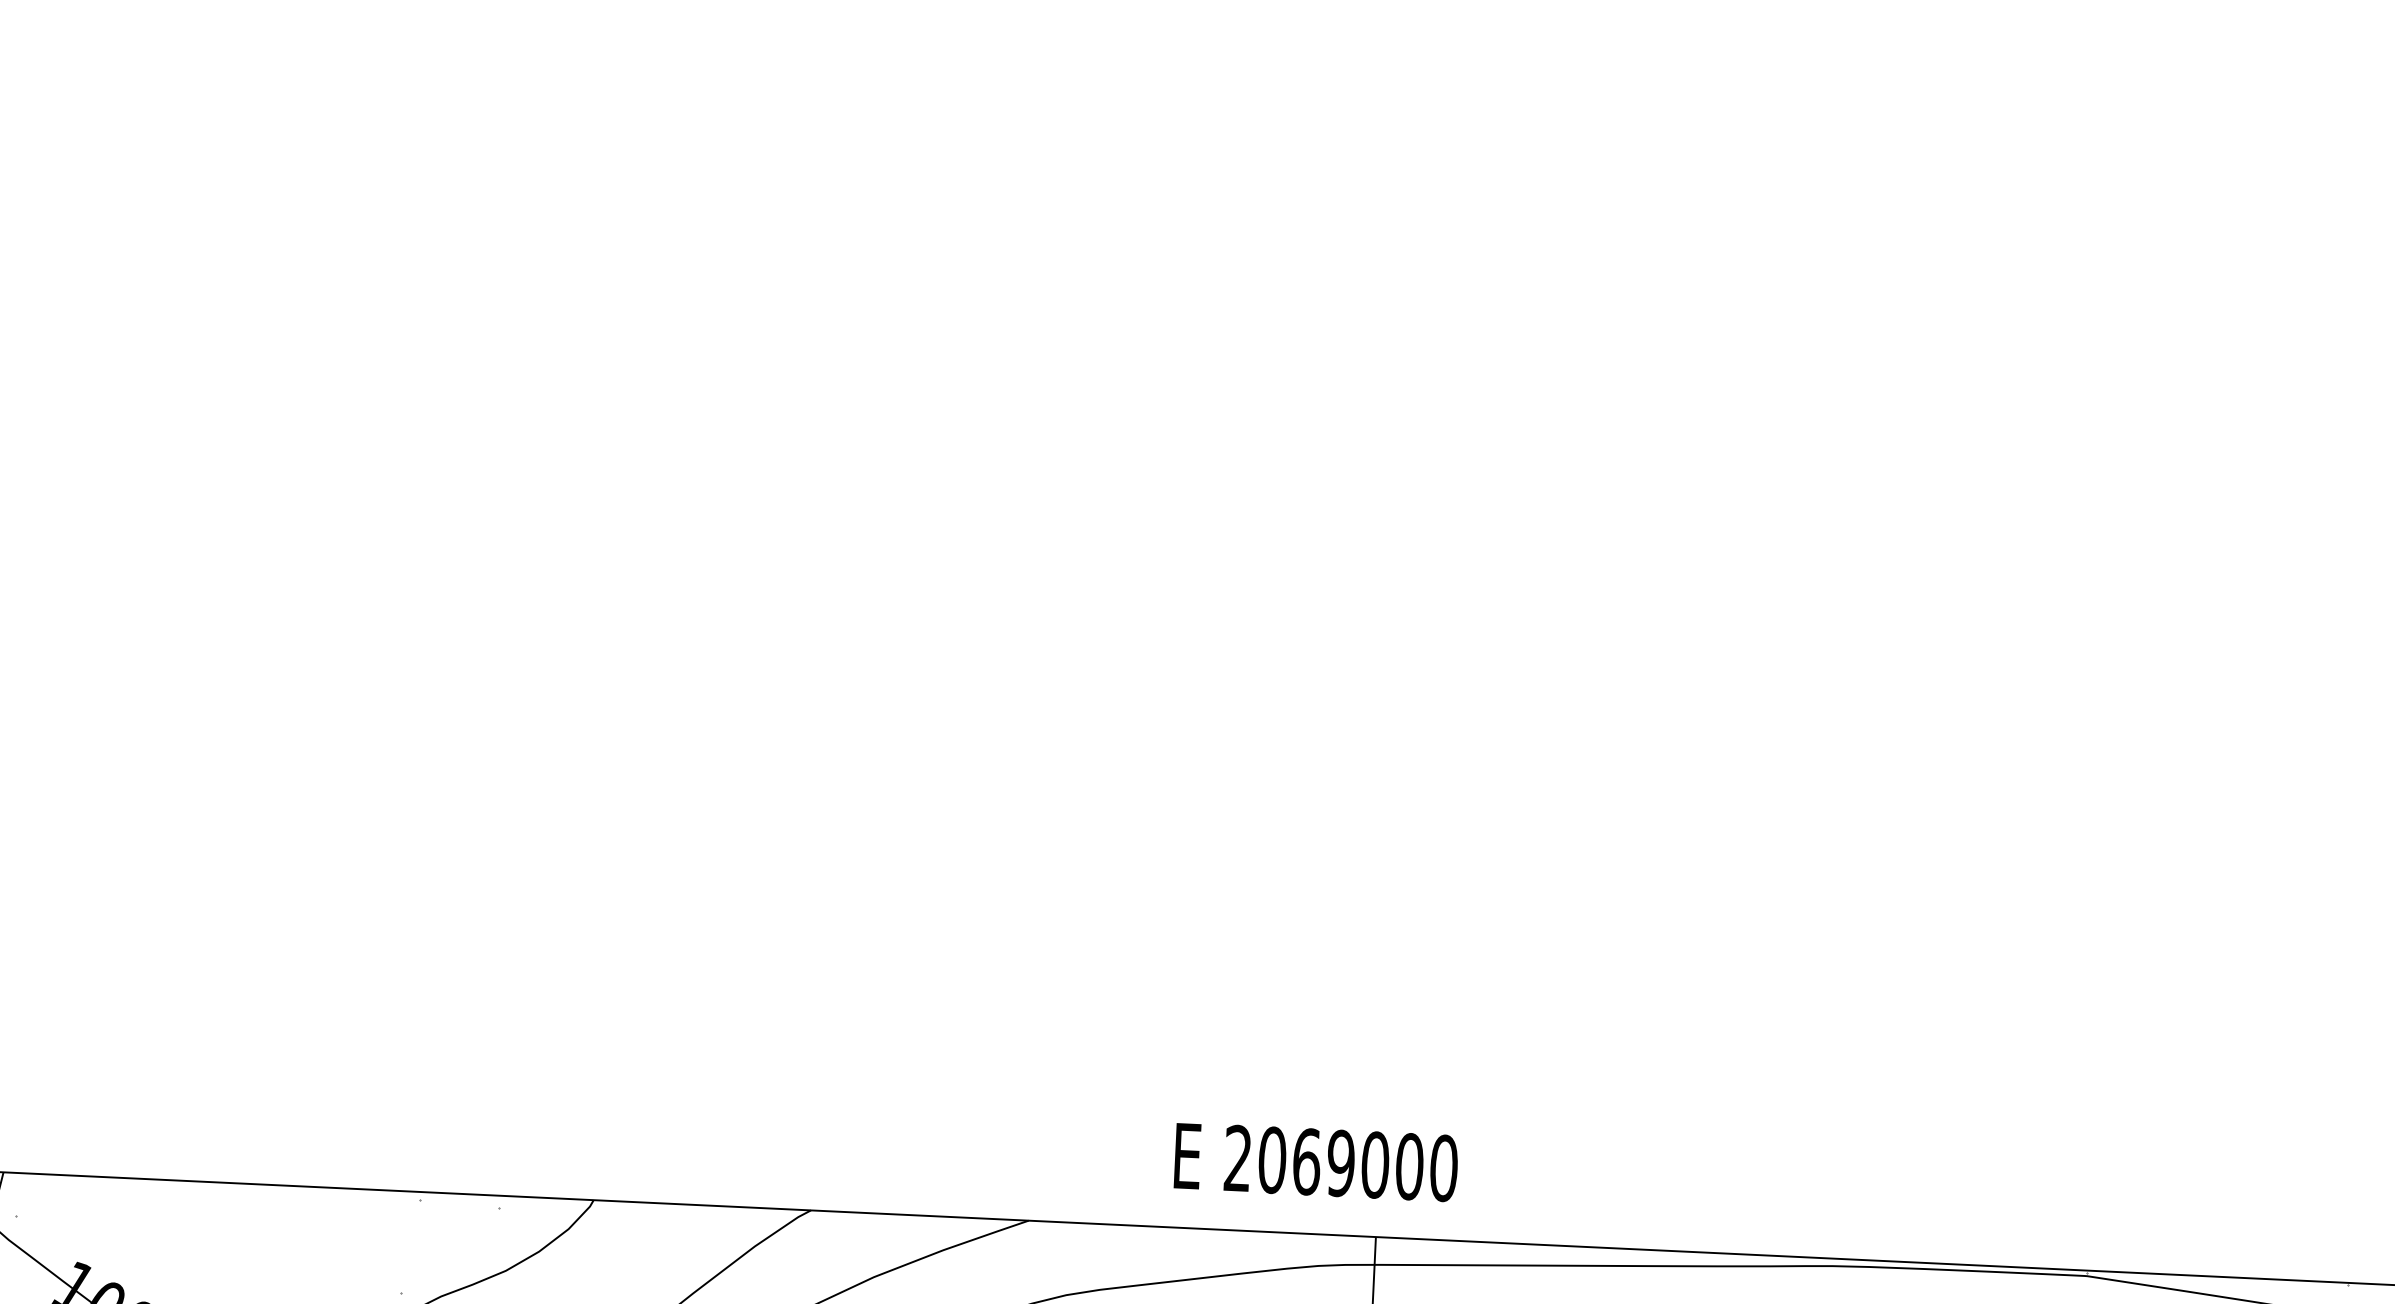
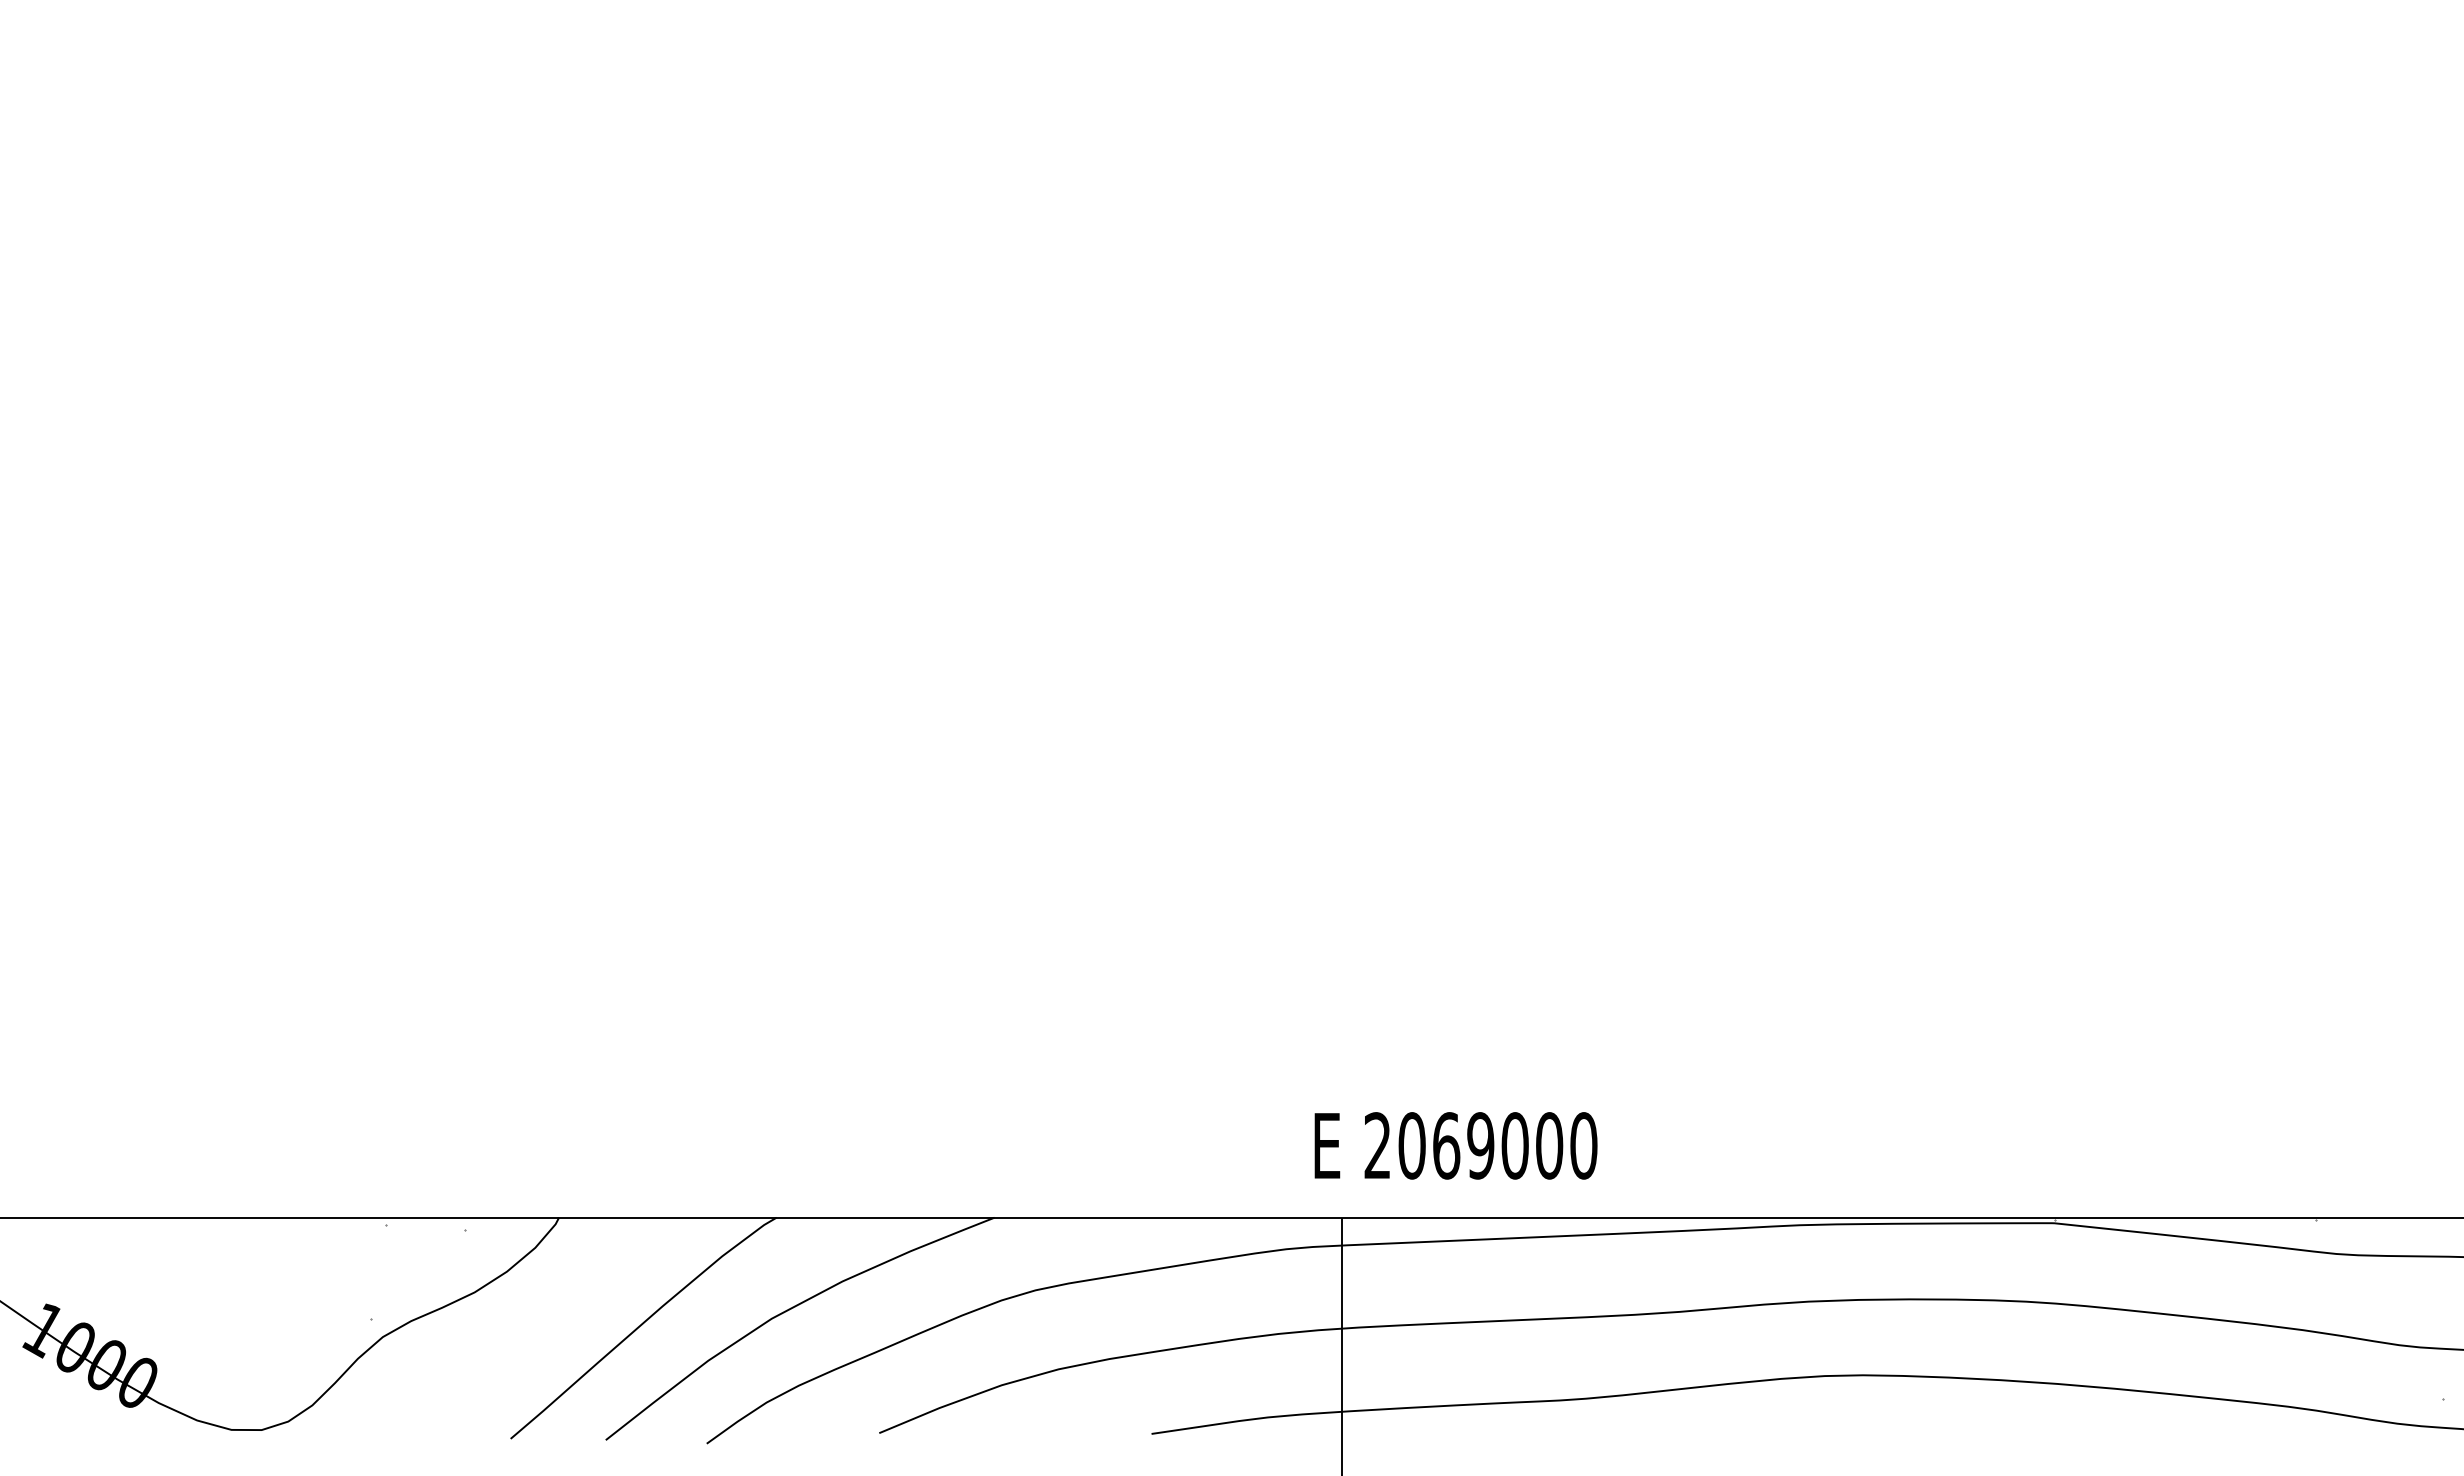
text: (1315, 1161) -> (1455, 1145), moved

